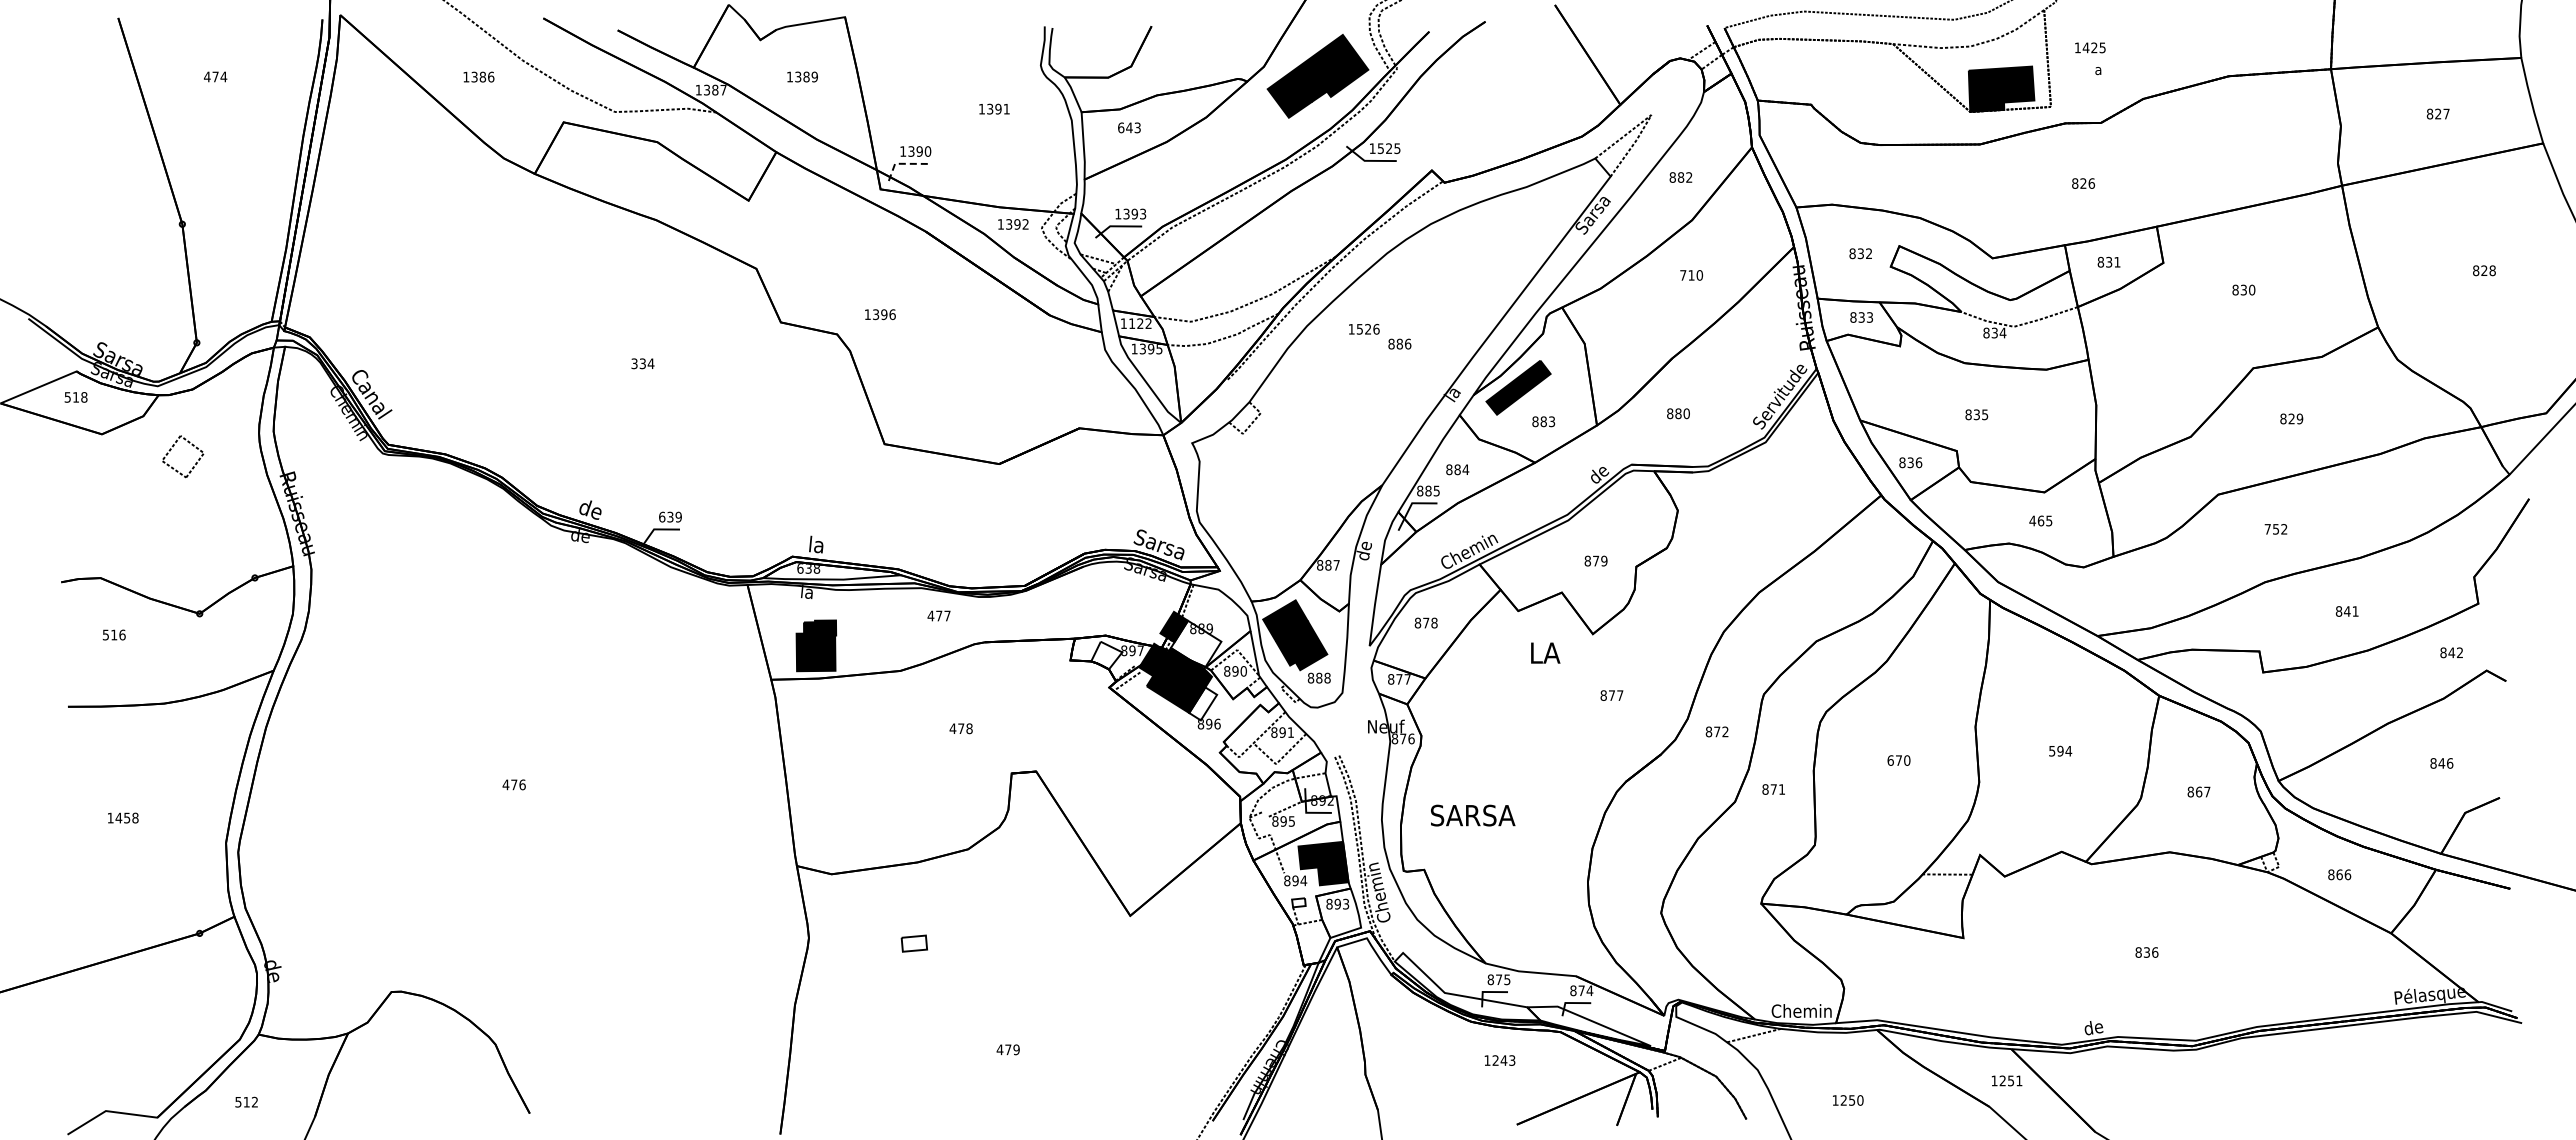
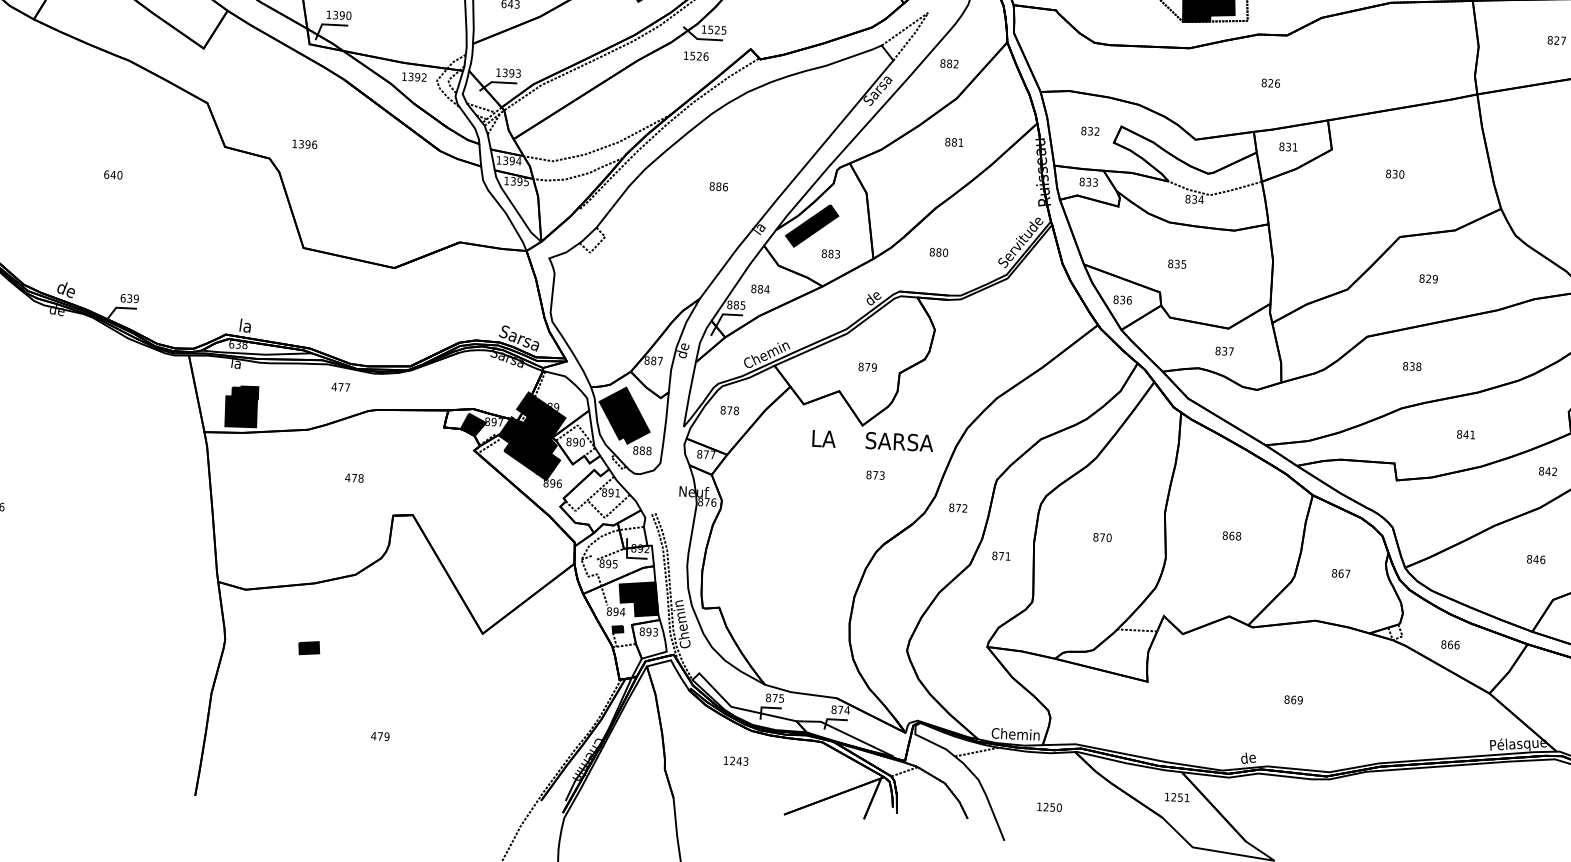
line: (900, 163) -> (326, 24), dashed -> solid
text: (1691, 275) -> (954, 142), 710 -> 881
text: (1140, 323) -> (512, 160), 1122 -> 1394
text: (1364, 329) -> (696, 56), moved
text: (642, 363) -> (113, 174), 334 -> 640
text: (2040, 520) -> (1224, 350), 465 -> 837
text: (2275, 529) -> (1411, 366), 752 -> 838
fill: (1195, 644) -> (544, 419), added
fill: (1106, 655) -> (473, 424), added
text: (1620, 695) -> (882, 475), 877 -> 873
fill: (1203, 703) -> (548, 466), added
text: (2060, 750) -> (1231, 535), 594 -> 868
text: (1890, 760) -> (1095, 537), 670 -> 870
text: (1473, 815) -> (899, 441), moved
fill: (1298, 902) -> (617, 629), added
fill: (914, 943) -> (309, 648), added
text: (2150, 952) -> (1296, 700), 836 -> 869
text: (1499, 1060) -> (735, 761), moved

